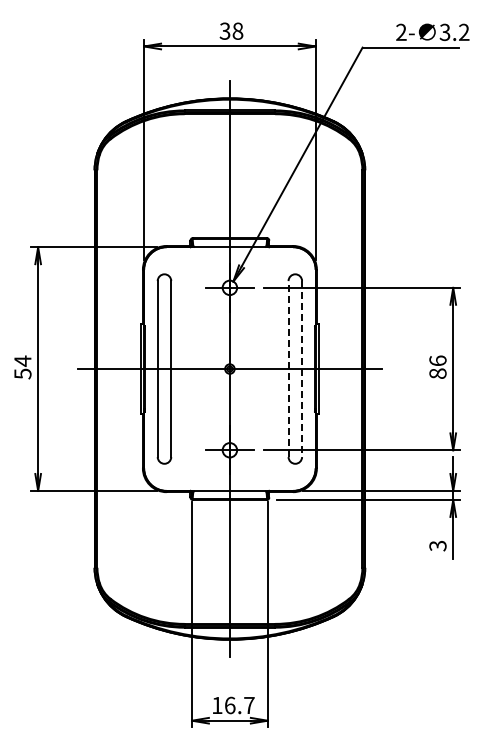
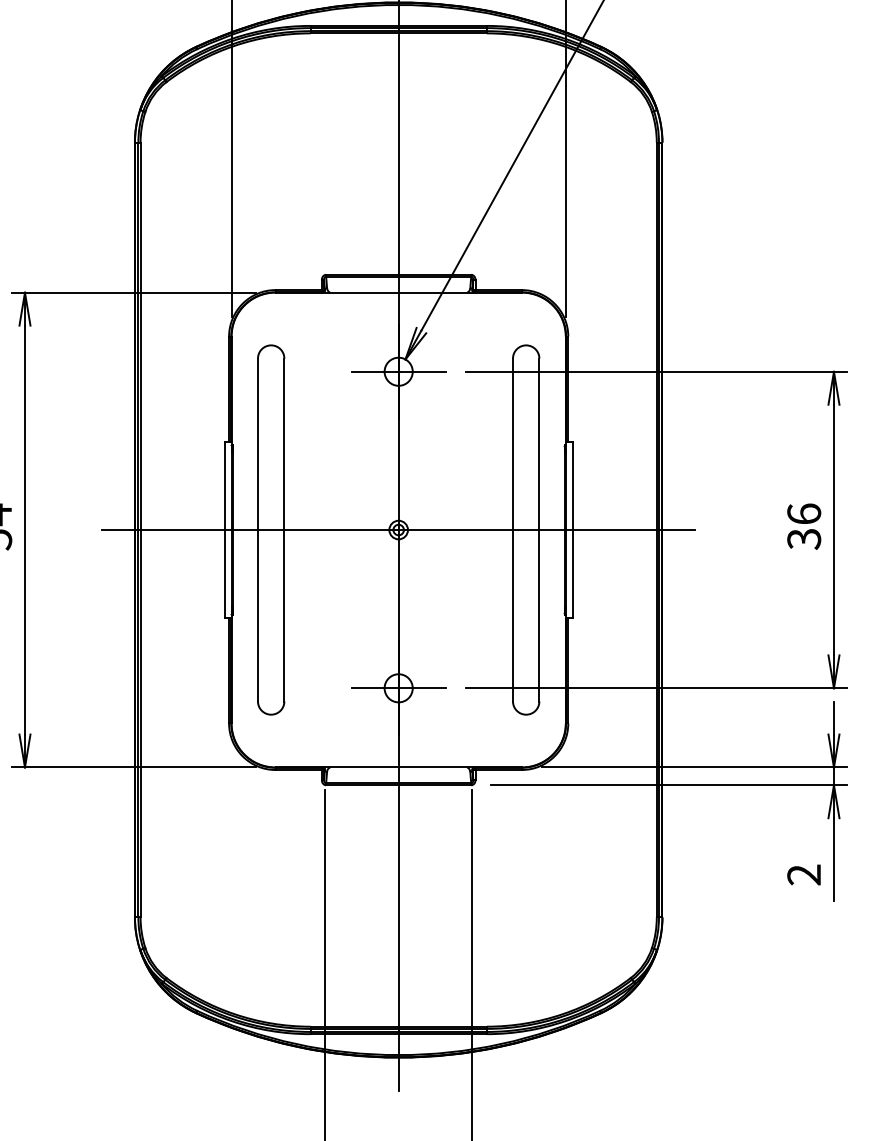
line: (288, 369) -> (512, 530), dashed -> solid
line: (302, 369) -> (540, 530), dashed -> solid
text: (437, 373) -> (803, 538), 86 -> 36
text: (438, 545) -> (805, 873), 3 -> 2

